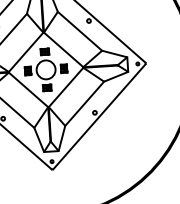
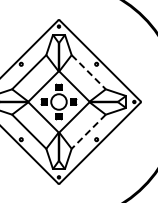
line: (80, 31) -> (89, 72), solid -> dashed
line: (84, 104) -> (88, 132), solid -> dashed

